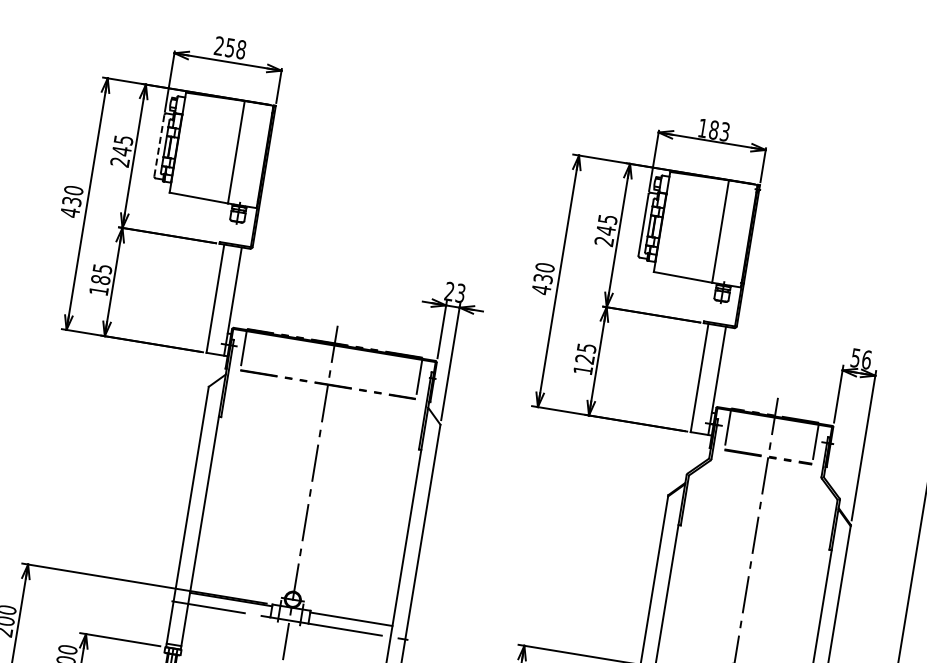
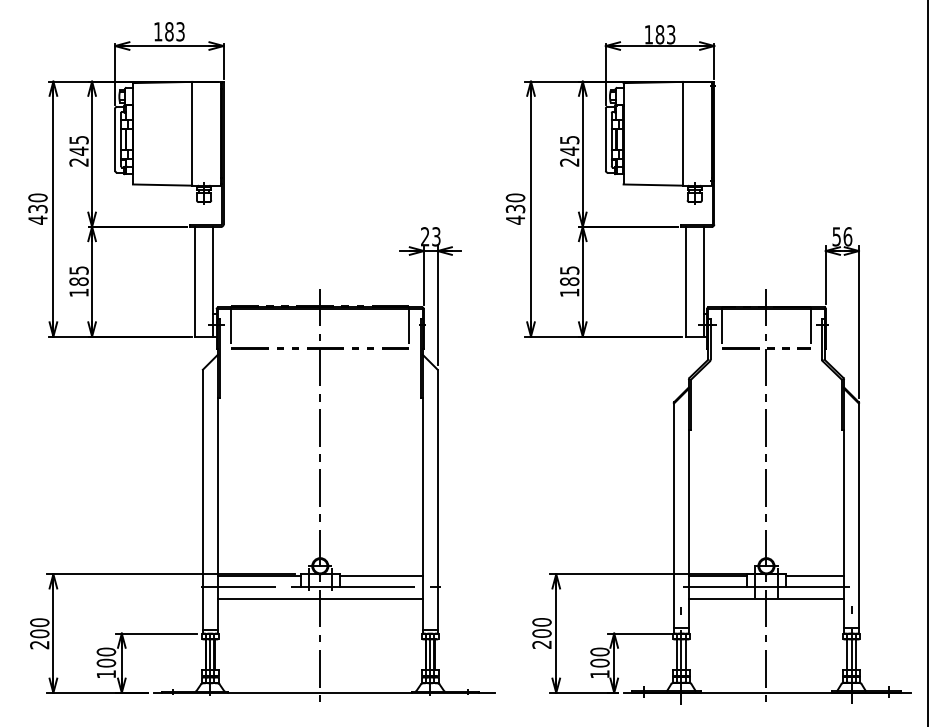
text: (230, 47) -> (169, 31), 258 -> 183
line: (159, 145) -> (115, 139), dashed -> solid
text: (584, 359) -> (569, 281), 125 -> 185
line: (286, 631) -> (319, 598), added

